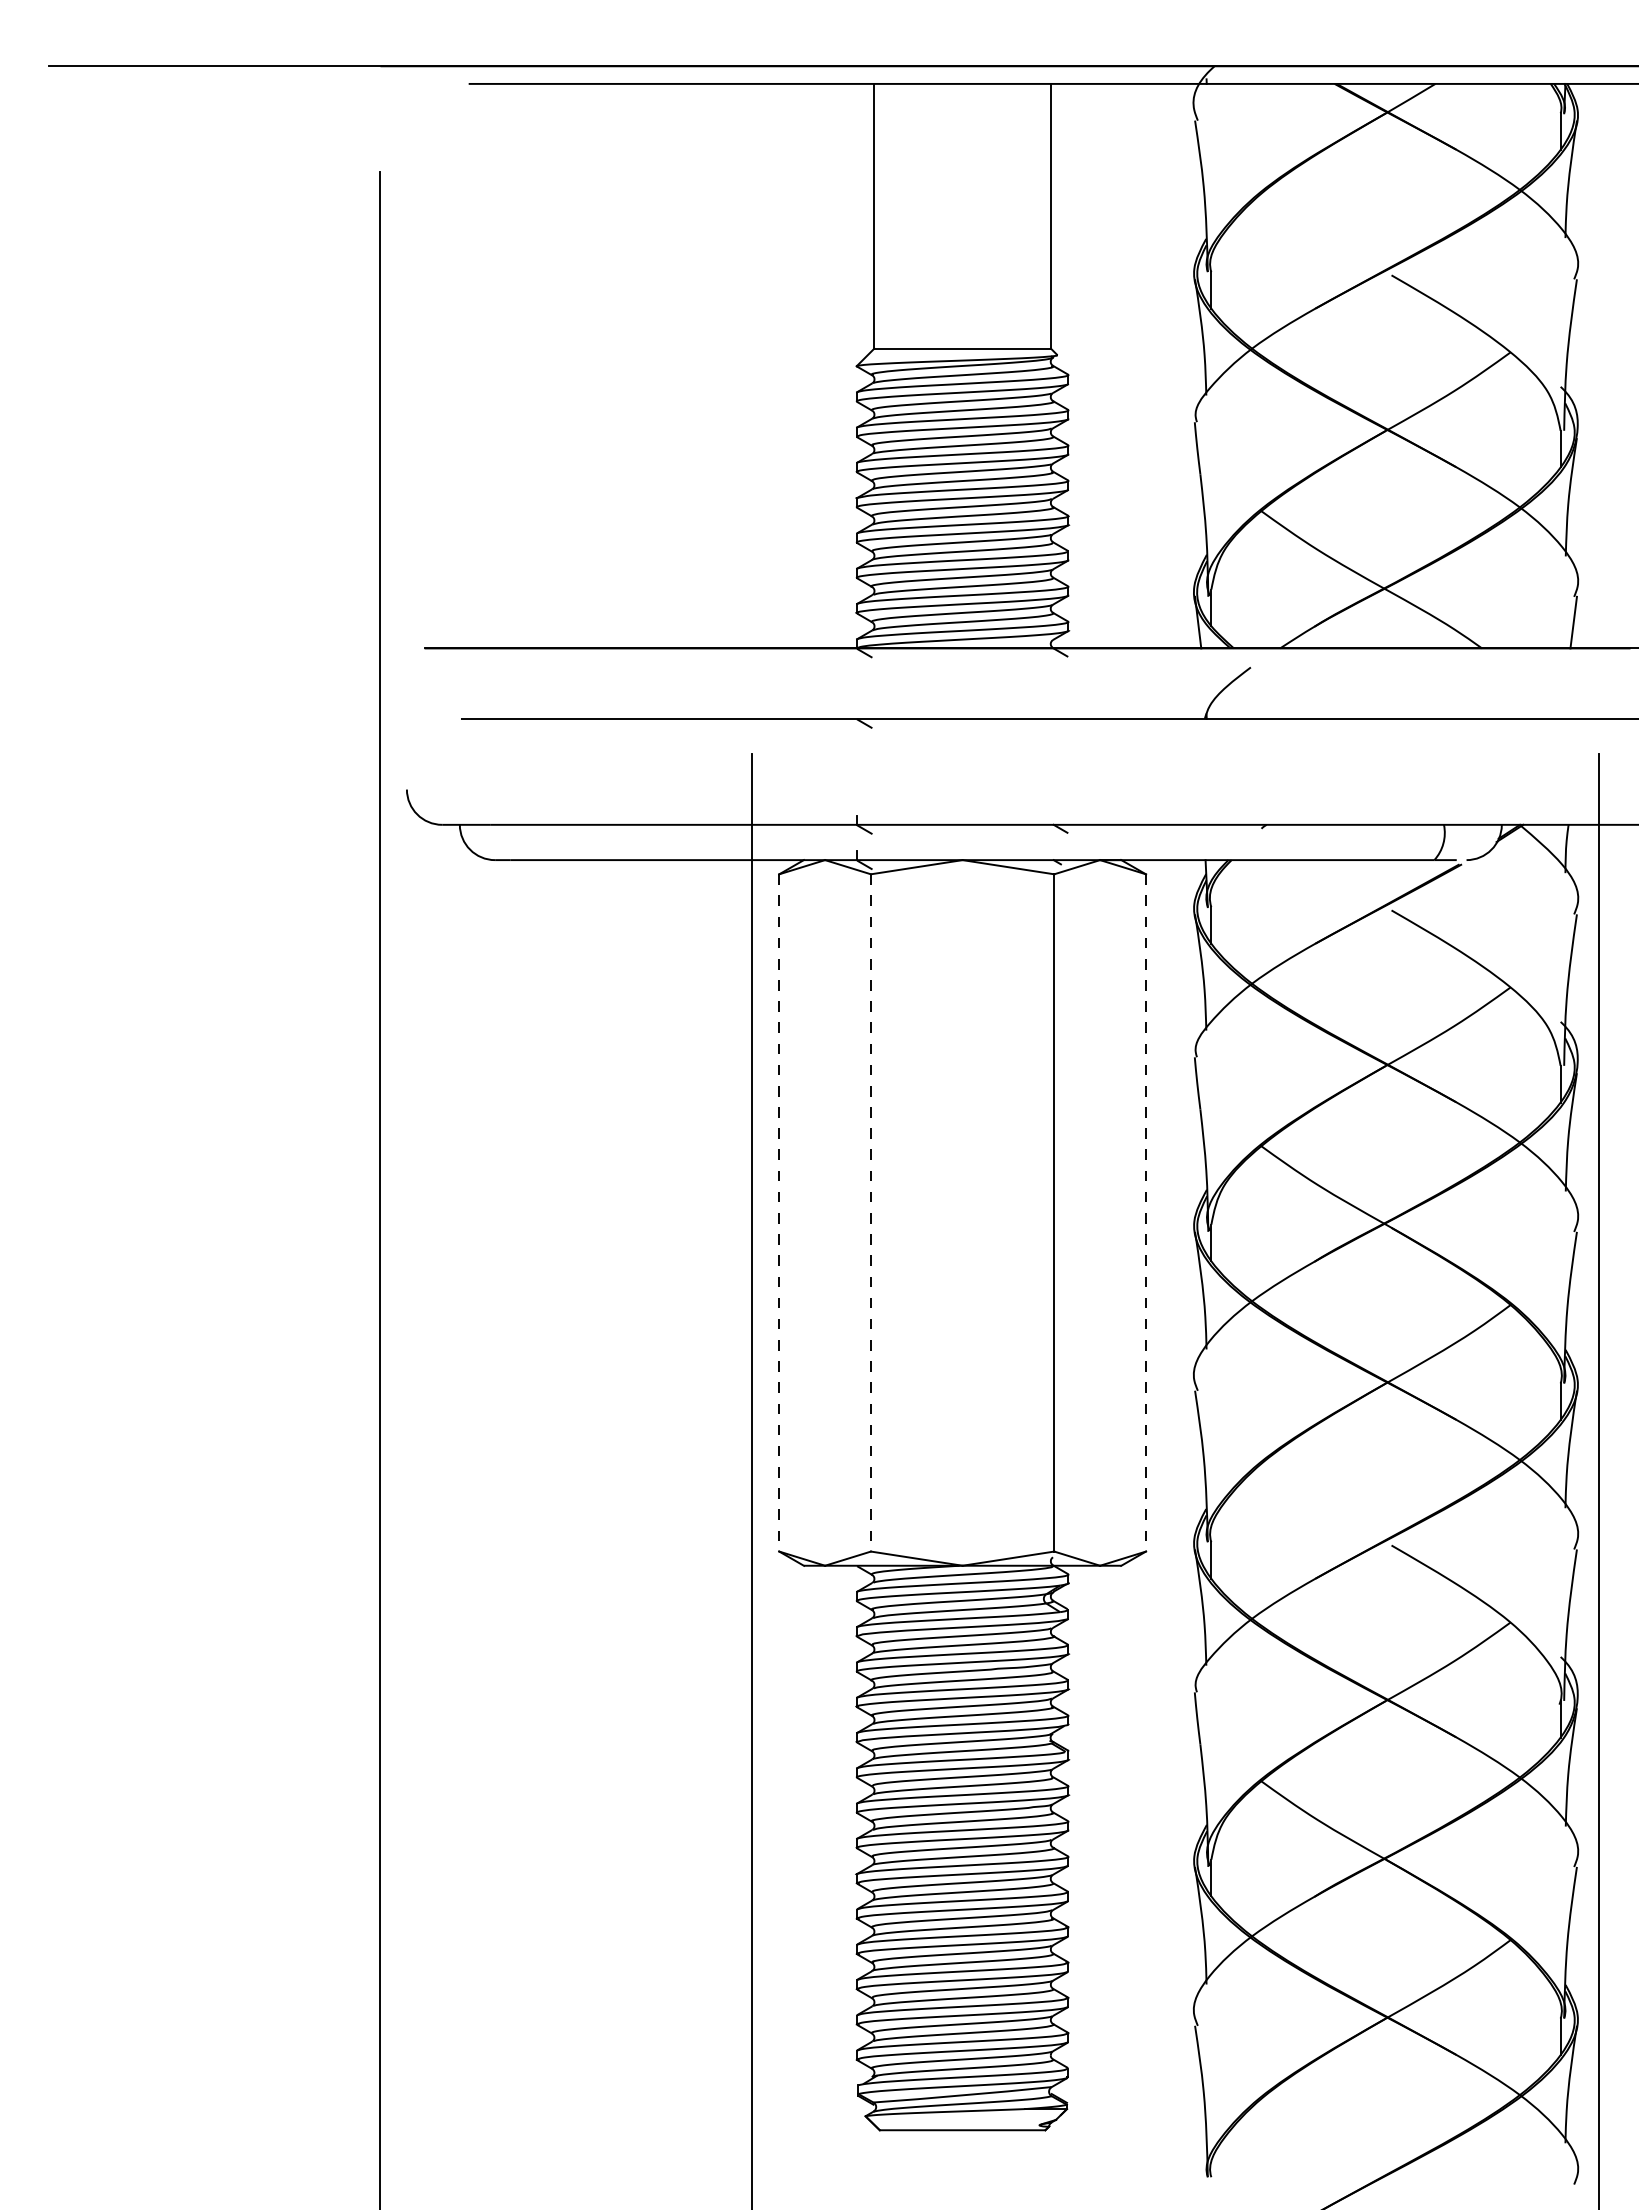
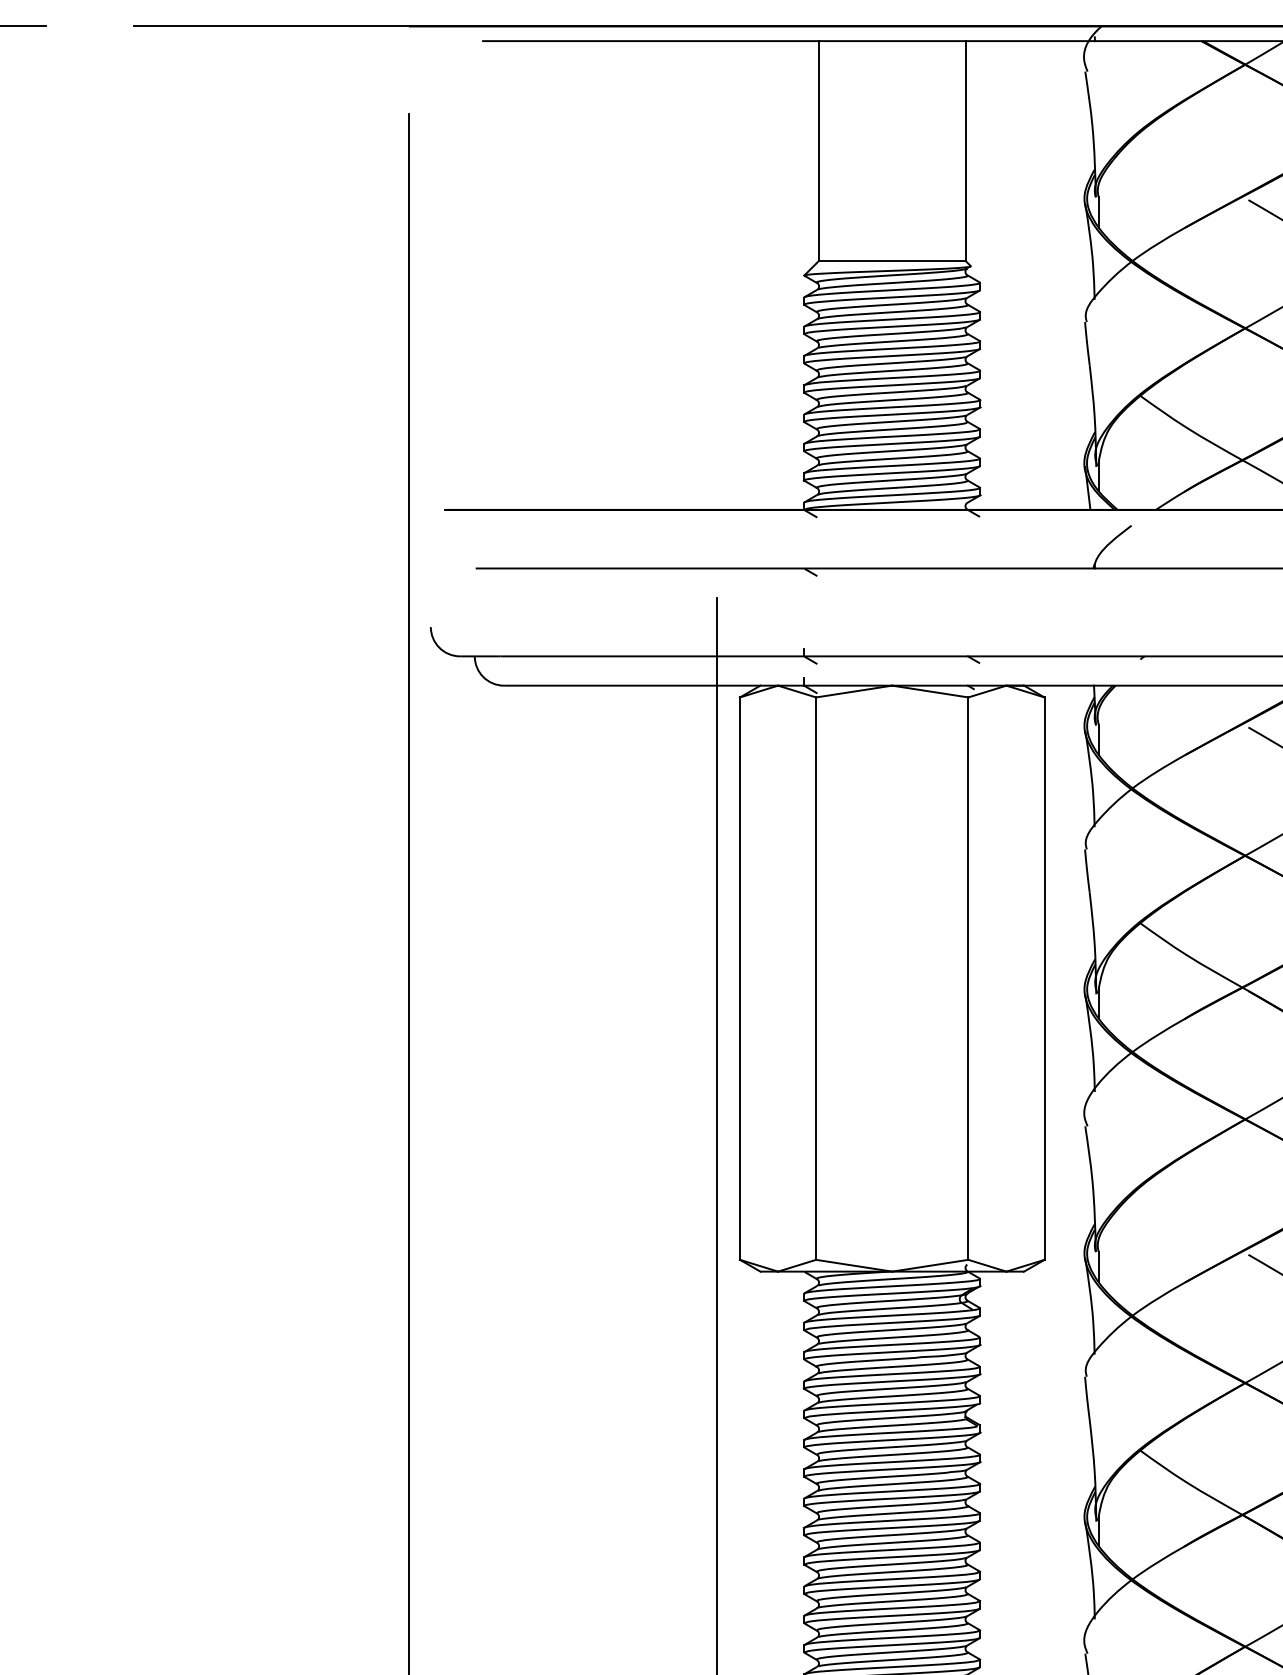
line: (779, 1212) -> (740, 978), dashed -> solid
line: (870, 1212) -> (815, 978), dashed -> solid
line: (1145, 1212) -> (1044, 978), dashed -> solid

